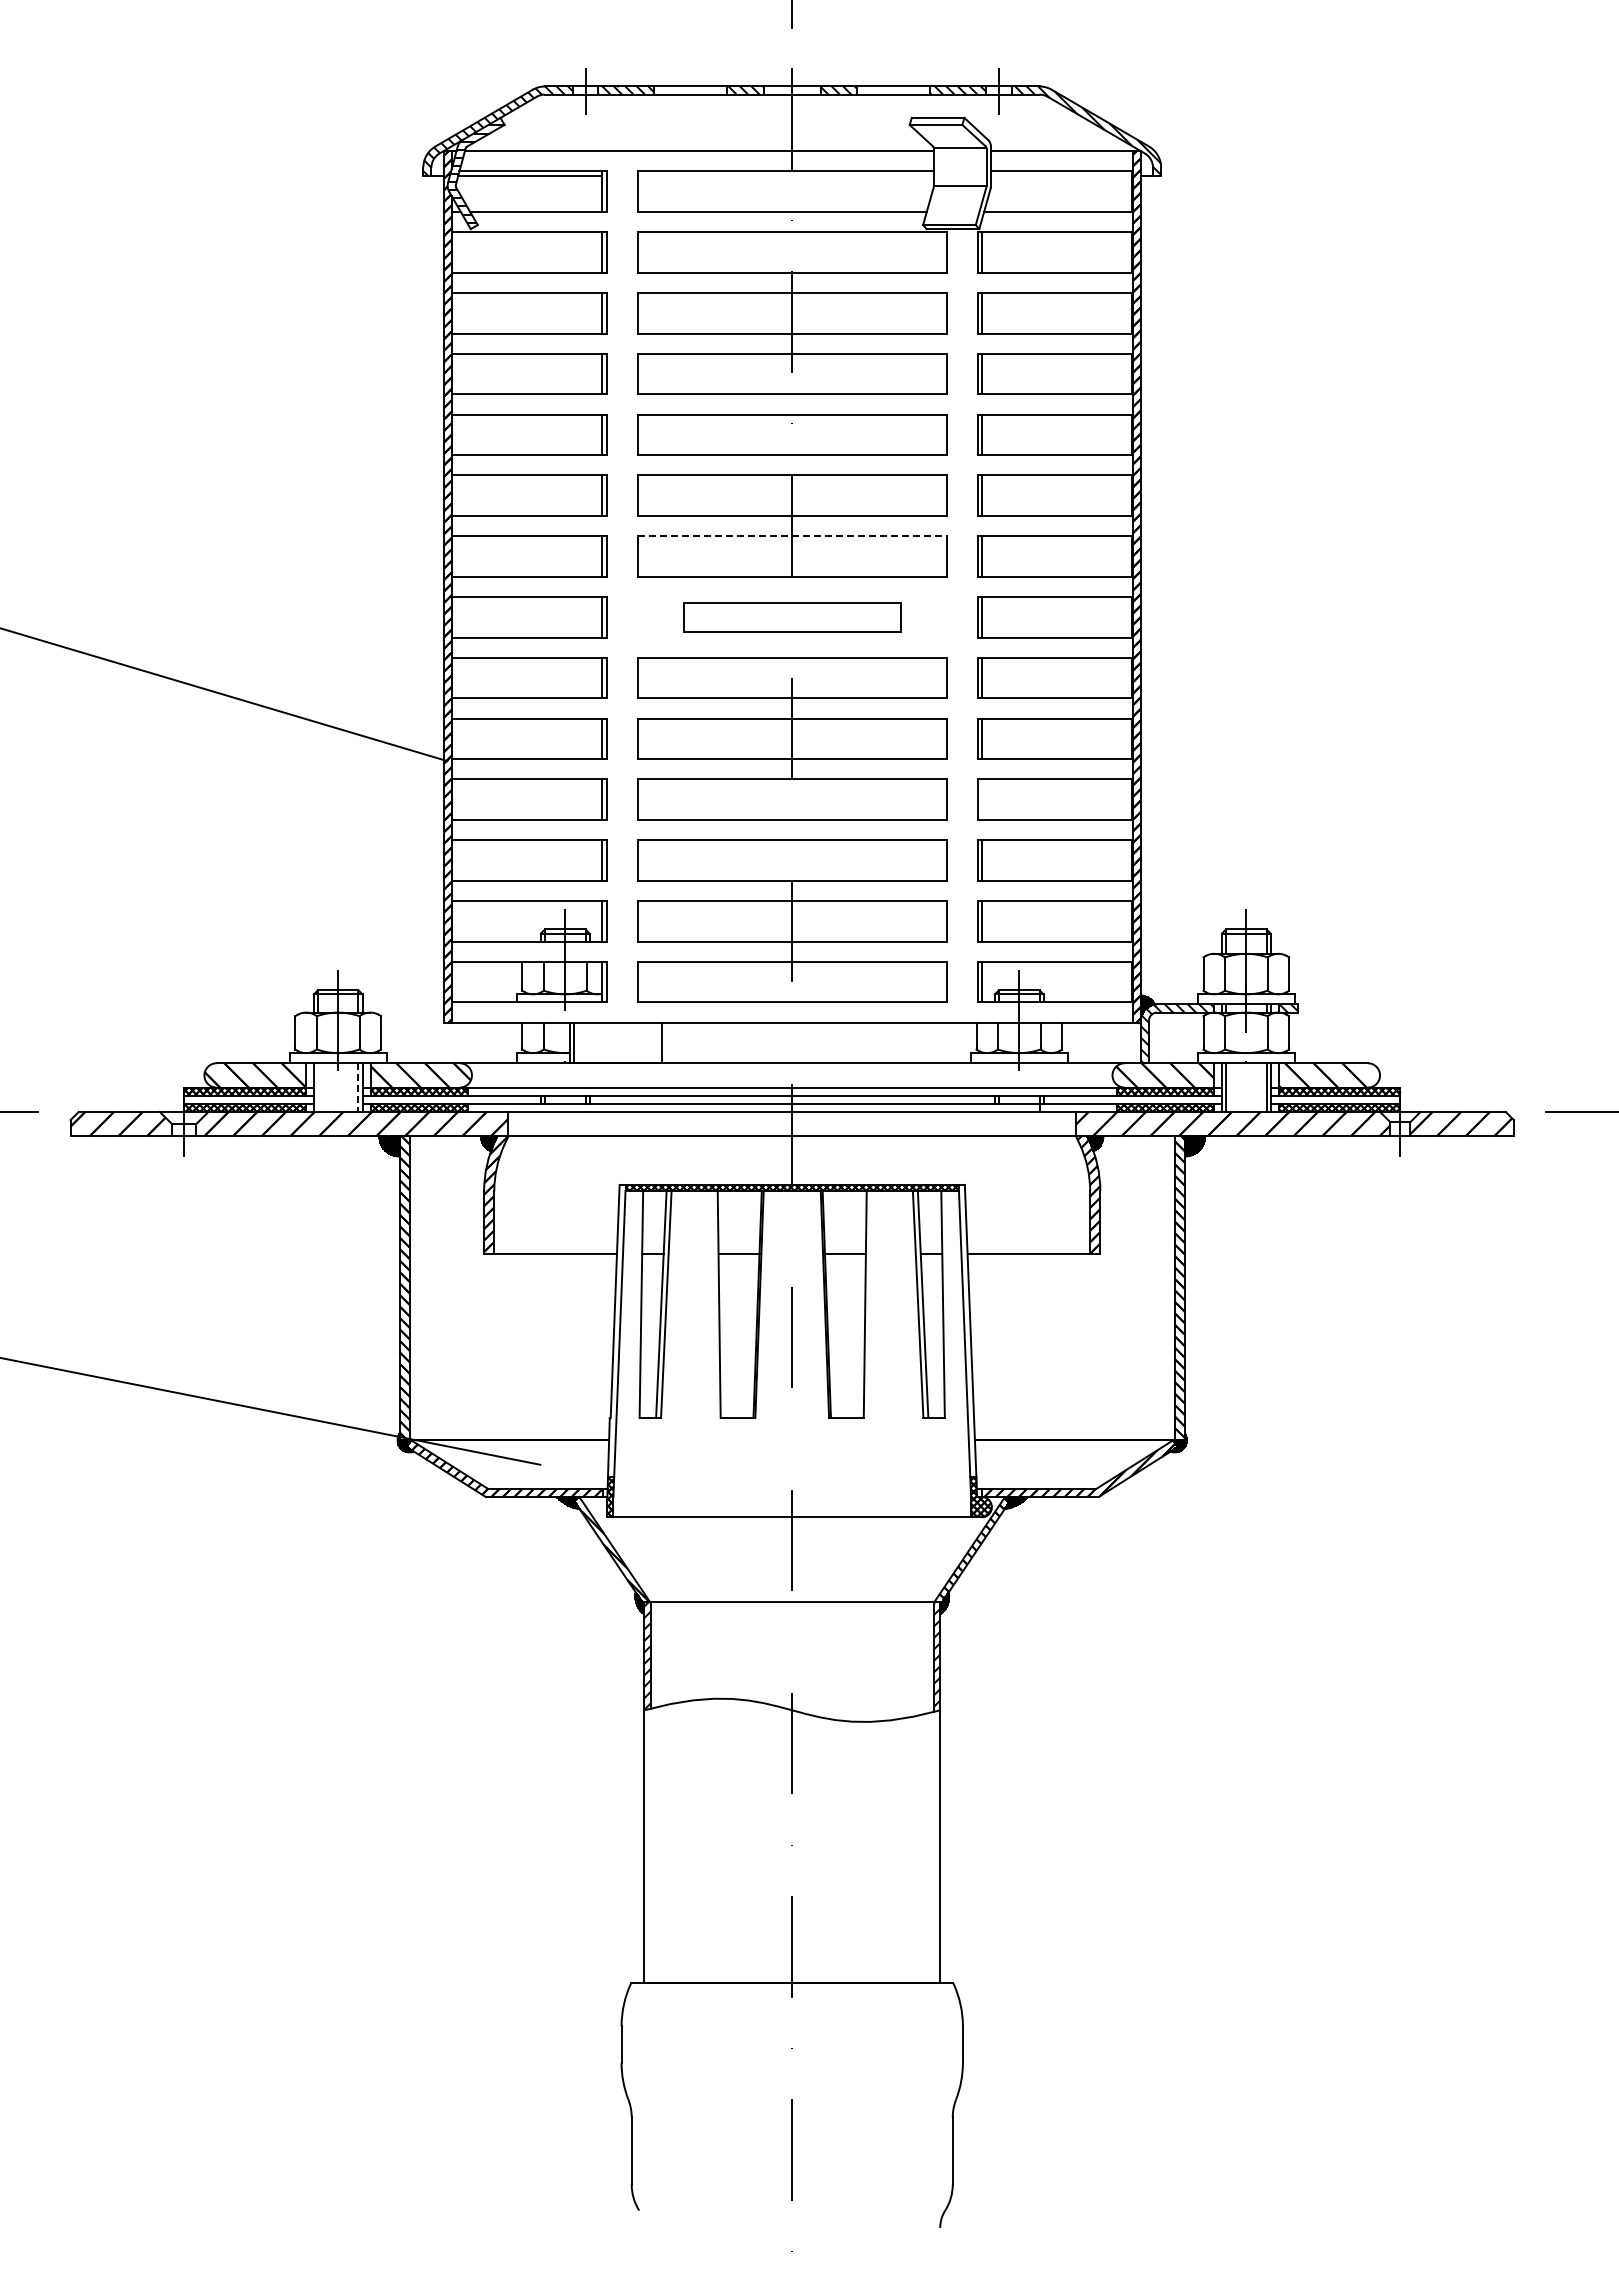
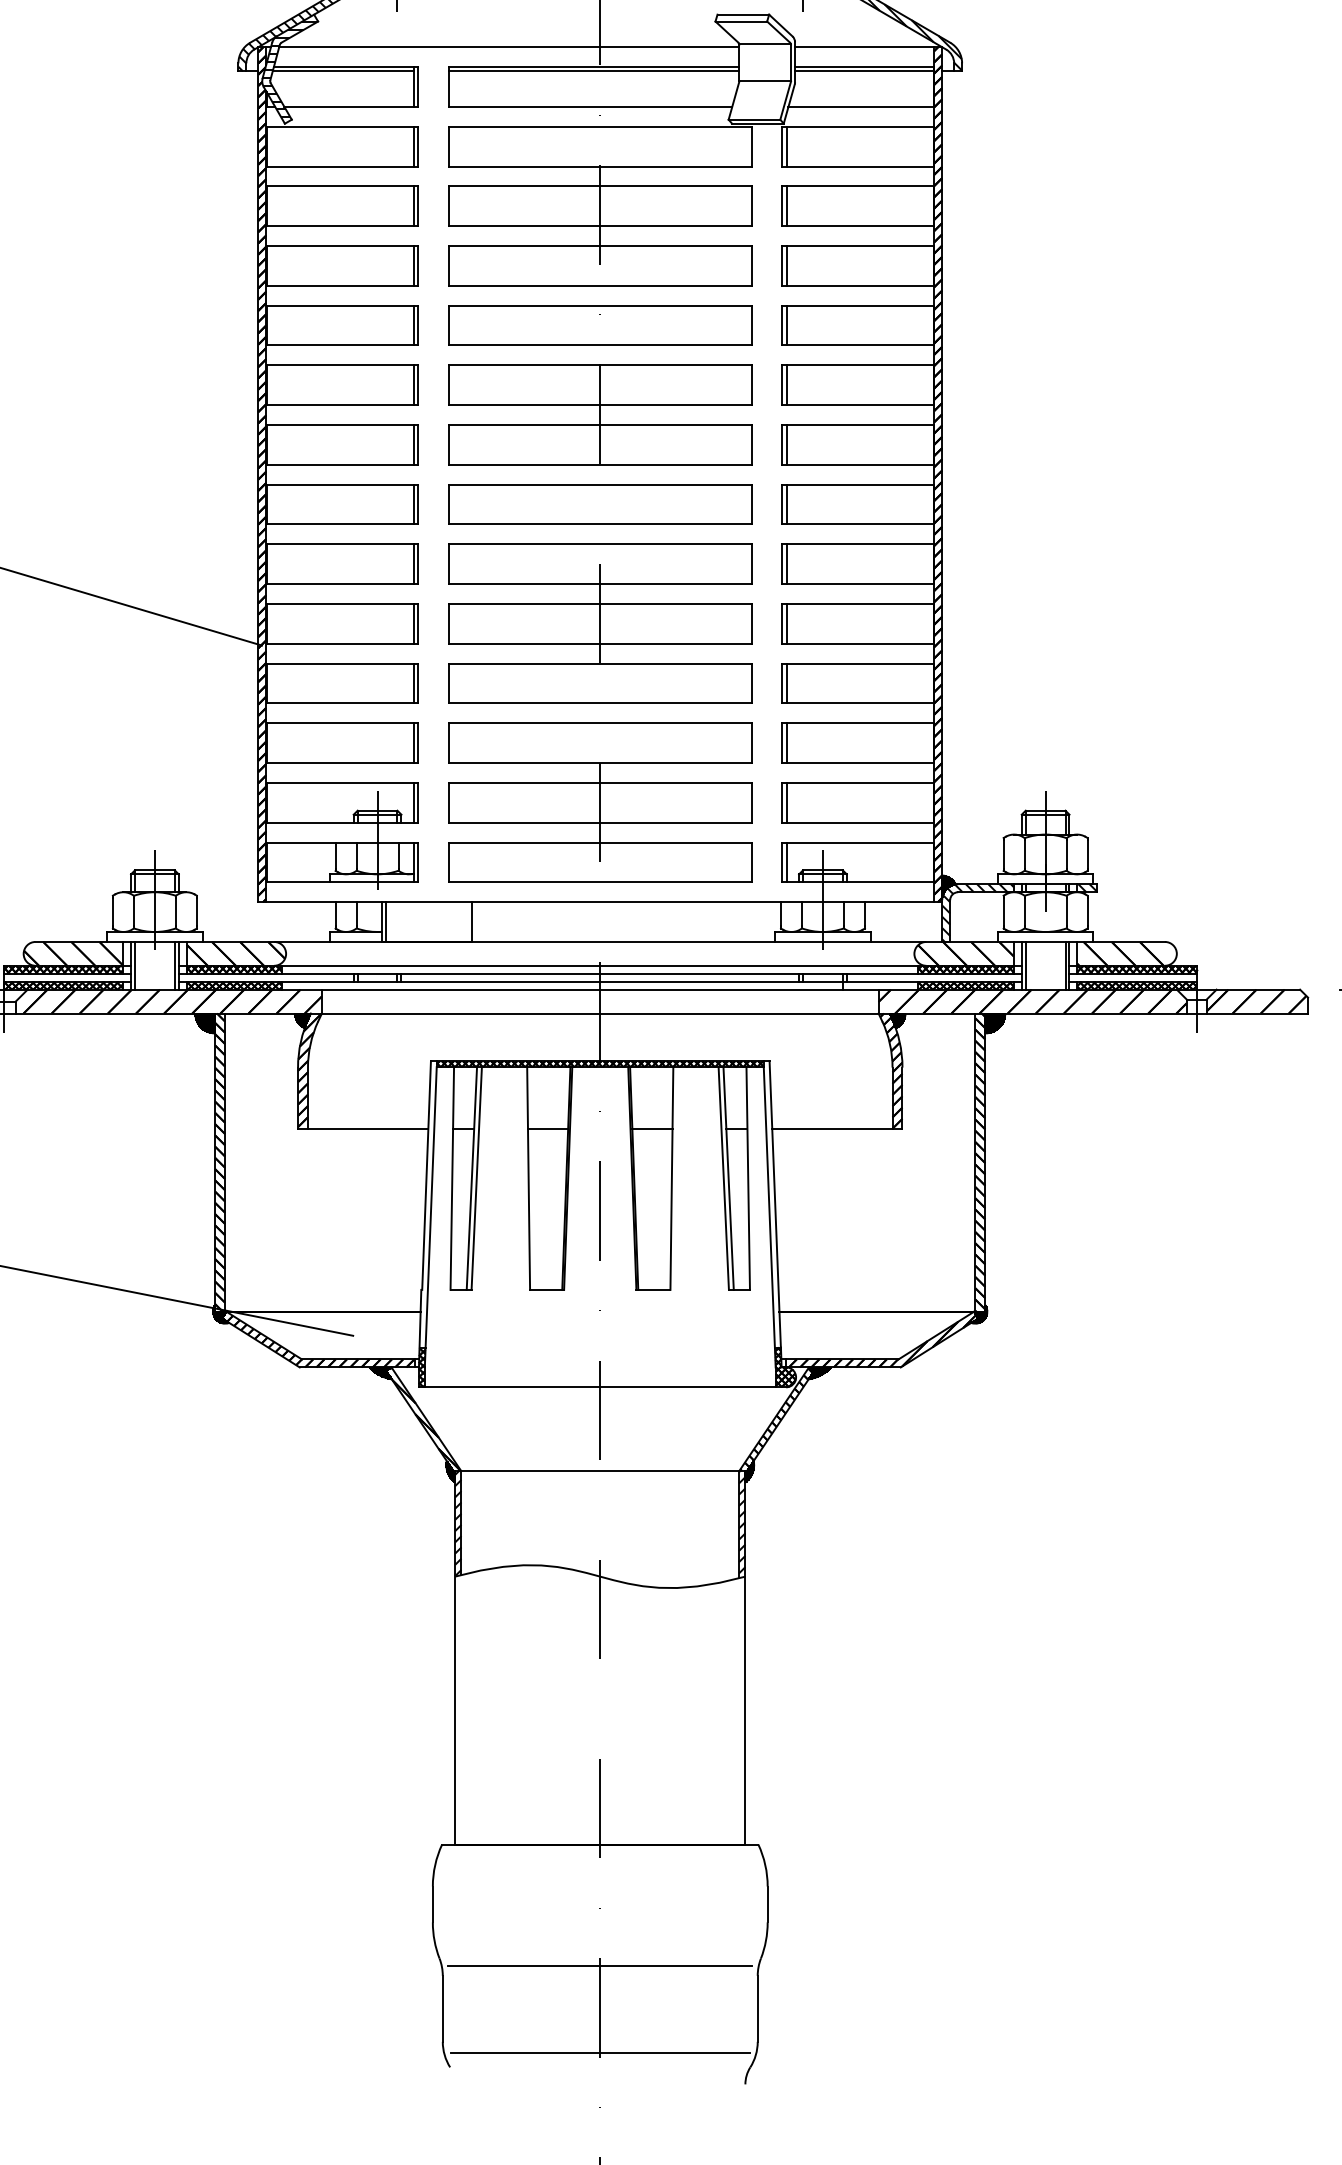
line: (785, 175) -> (593, 71), added
line: (1061, 175) -> (864, 71), added
line: (792, 536) -> (600, 425), dashed -> solid
part: (792, 617) -> (600, 504), size x1.43
line: (982, 799) -> (786, 683), added
line: (317, 1087) -> (134, 965), added
line: (358, 1088) -> (174, 966), dashed -> solid
line: (792, 2107) -> (600, 1966), added
line: (791, 2196) -> (599, 2053), added

